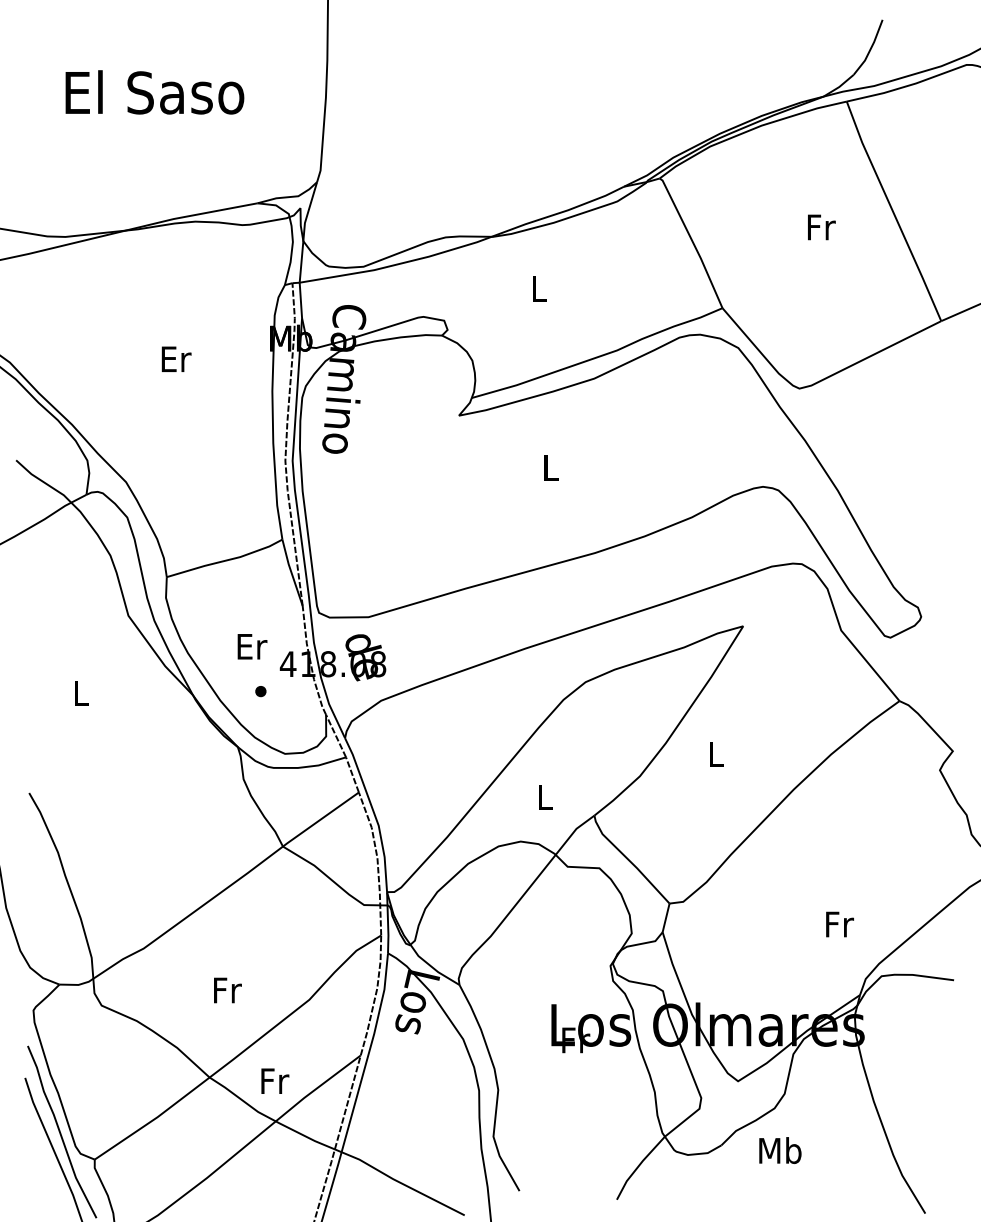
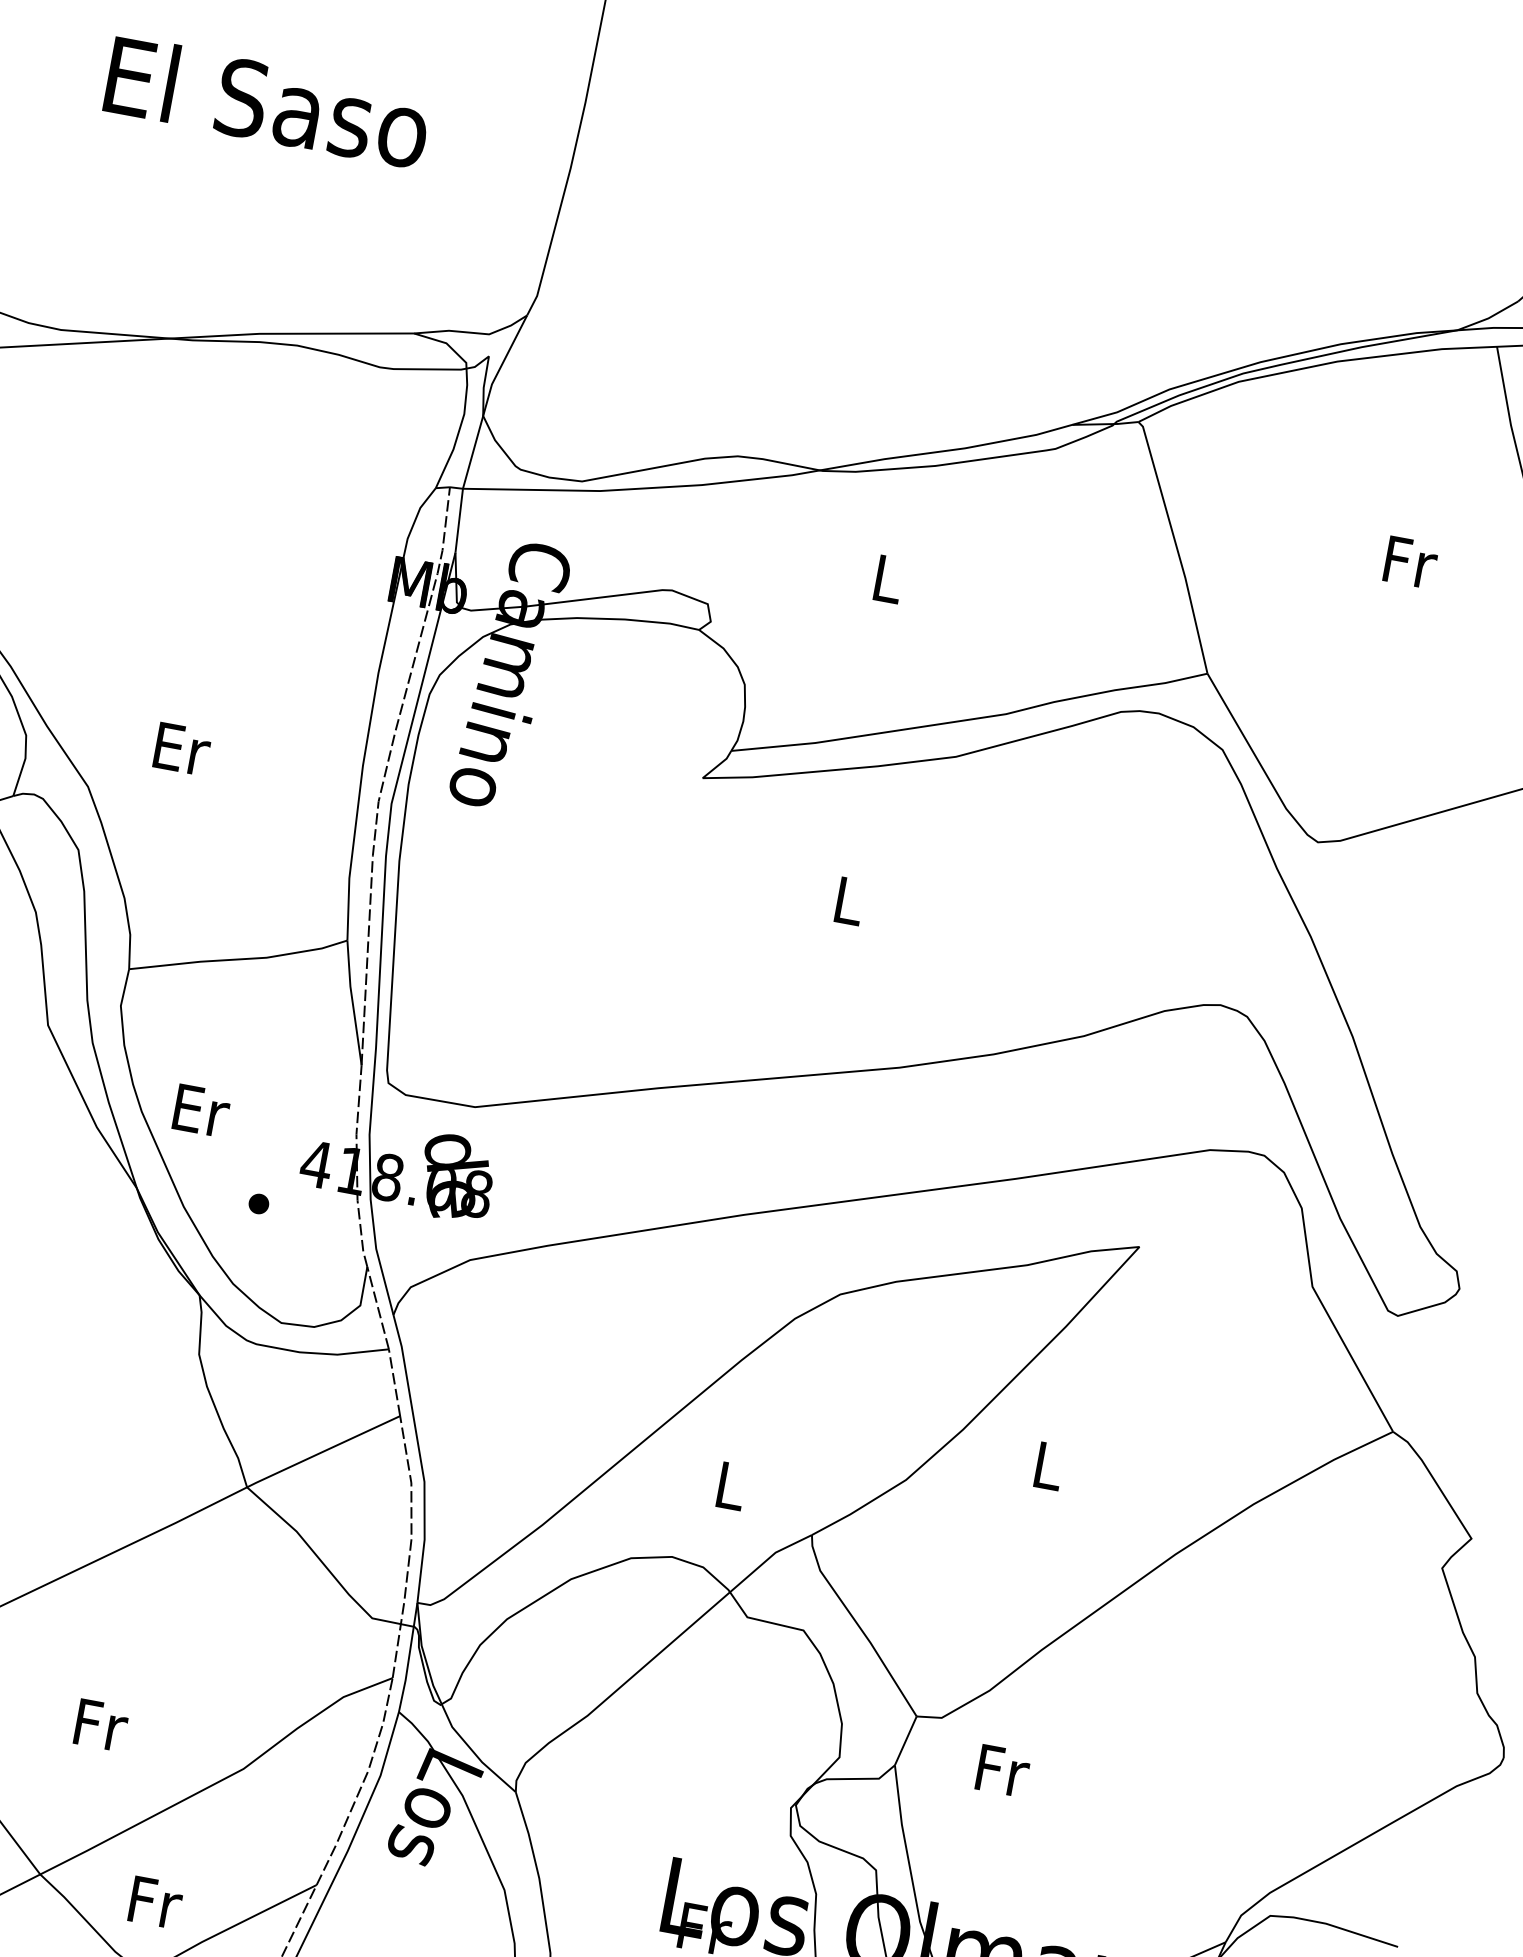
text: (176, 358) -> (182, 747), moved
text: (252, 646) -> (201, 1110), moved
text: (839, 924) -> (1002, 1770), moved

